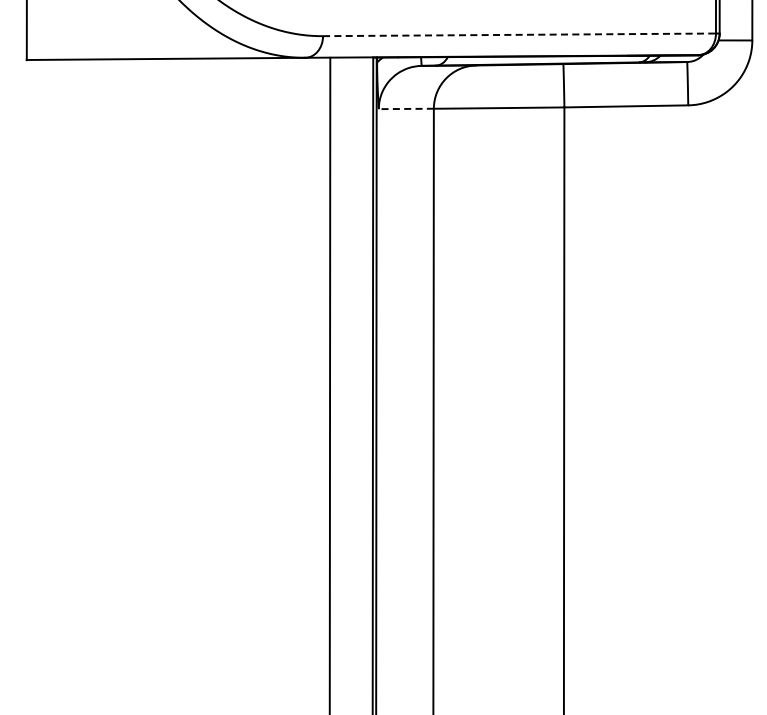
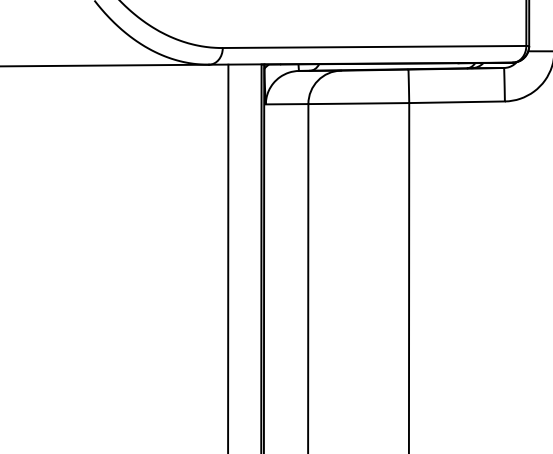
line: (520, 34) -> (375, 46), dashed -> solid
line: (406, 108) -> (287, 103), dashed -> solid

